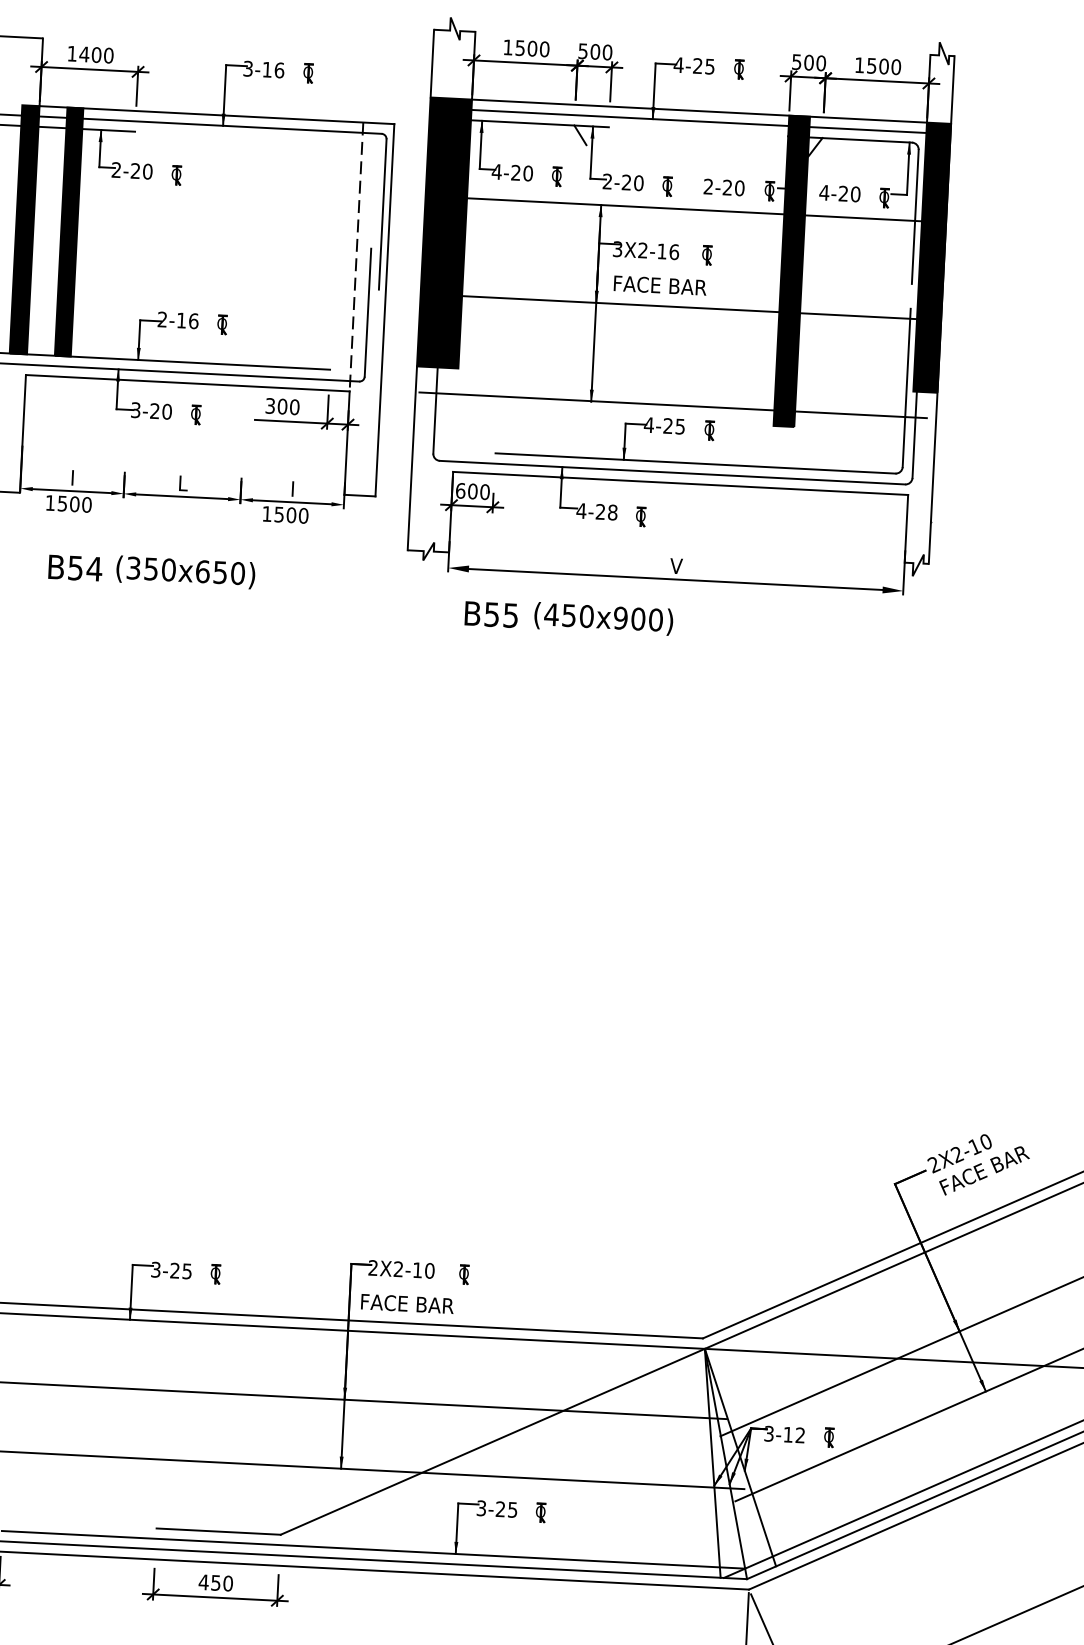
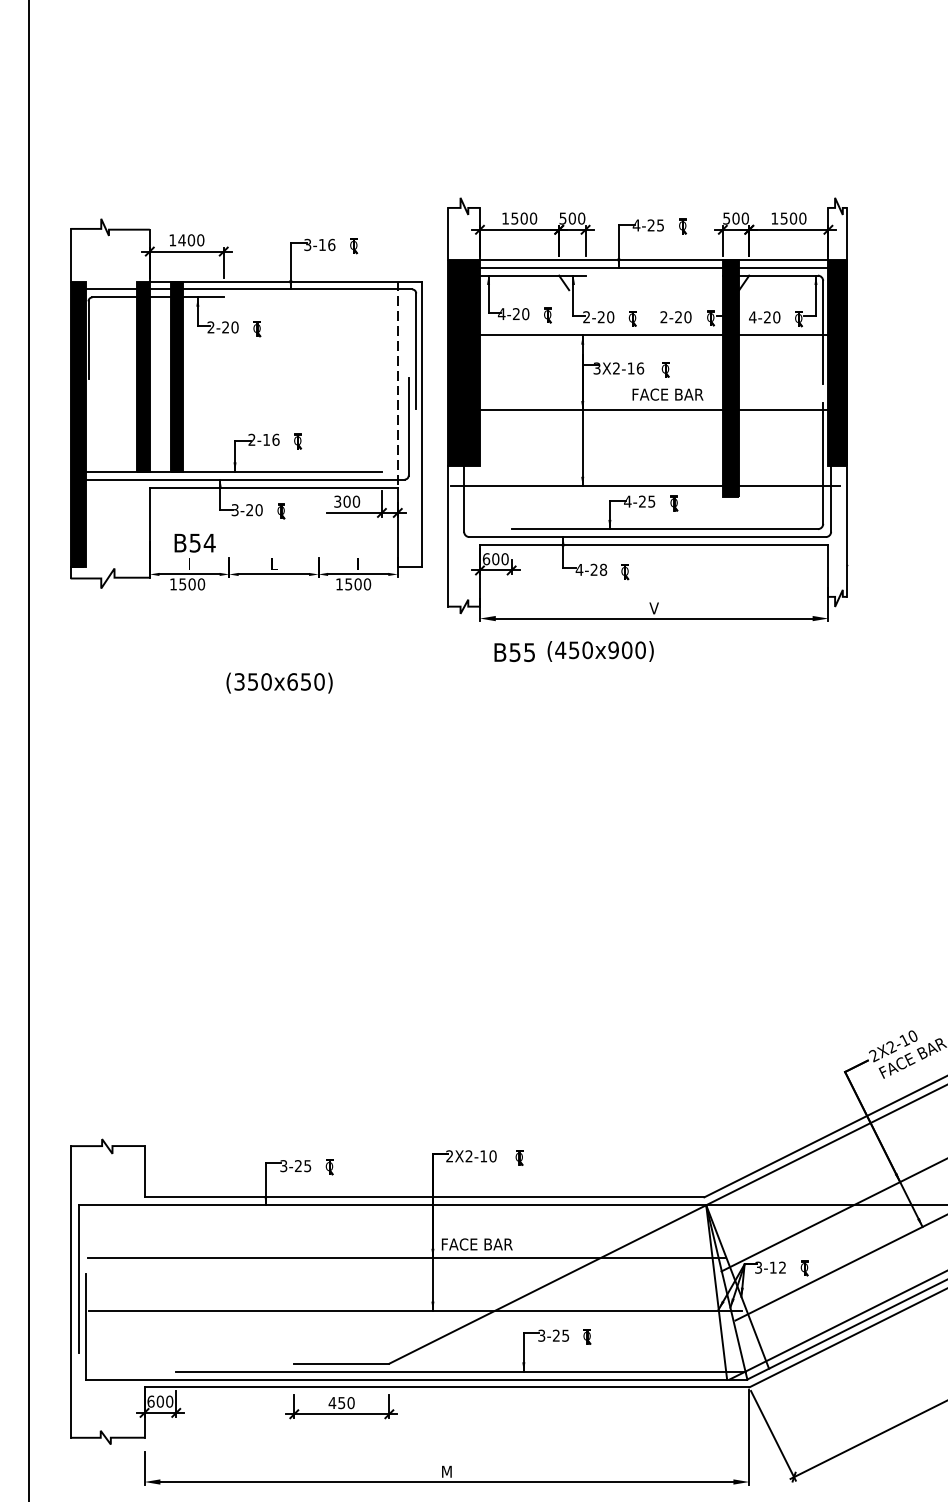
text: (659, 285) -> (667, 394), moved
text: (74, 568) -> (194, 543), moved
text: (185, 571) -> (279, 682), moved
text: (406, 1303) -> (476, 1244), moved

